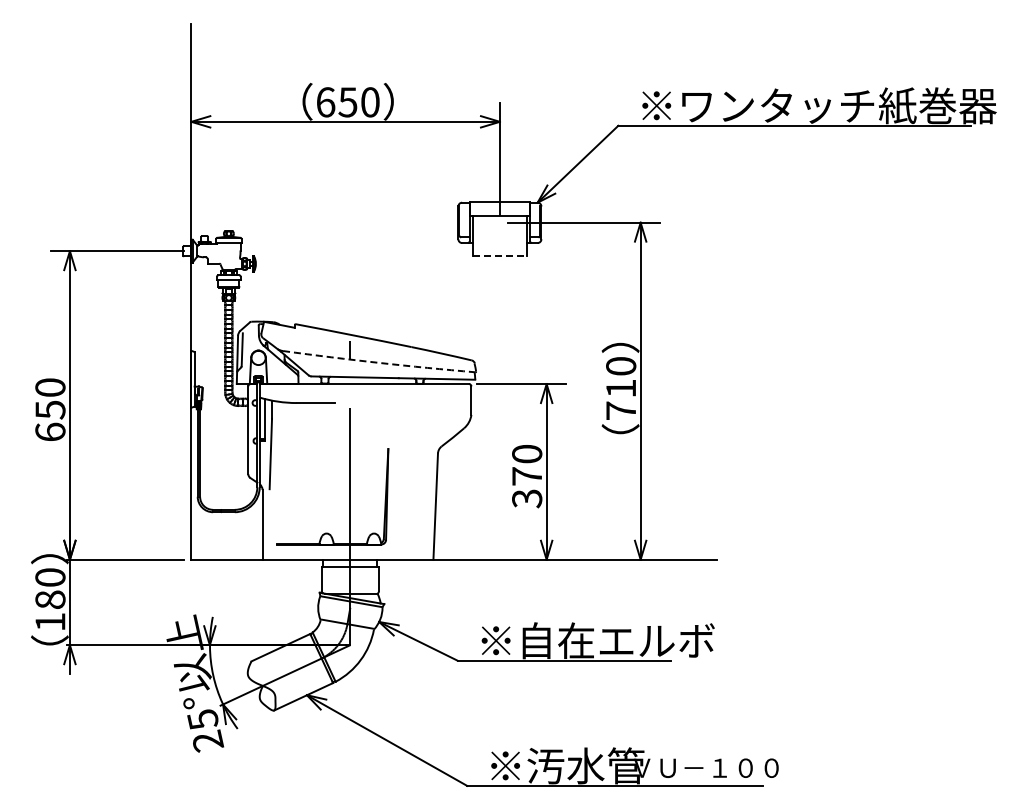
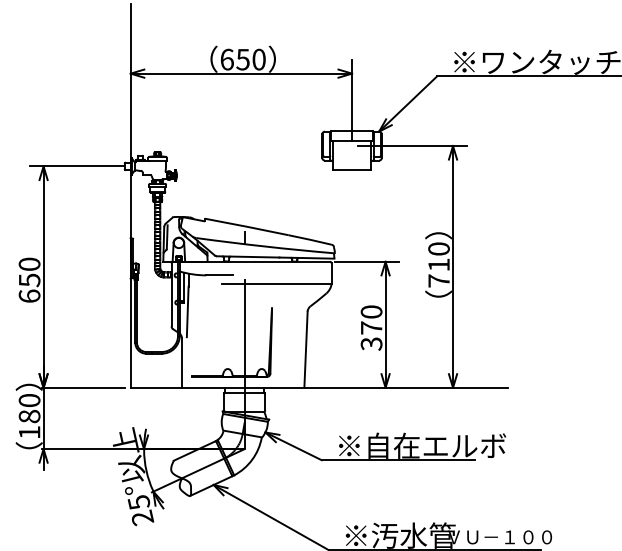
line: (500, 255) -> (352, 169), dashed -> solid
arc: (379, 362) -> (265, 246), dashed -> solid
line: (393, 414) -> (275, 283), added

